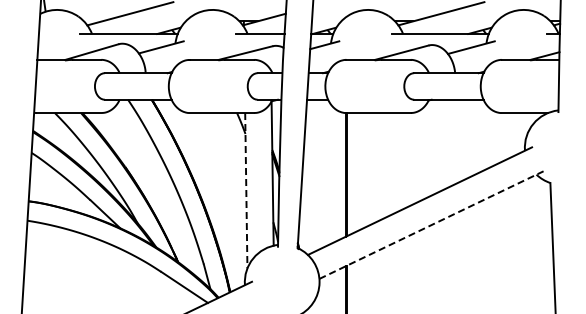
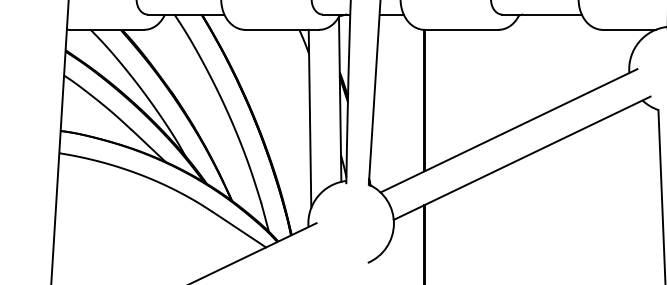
line: (246, 190) -> (310, 118), dashed -> solid
line: (431, 224) -> (522, 157), dashed -> solid

